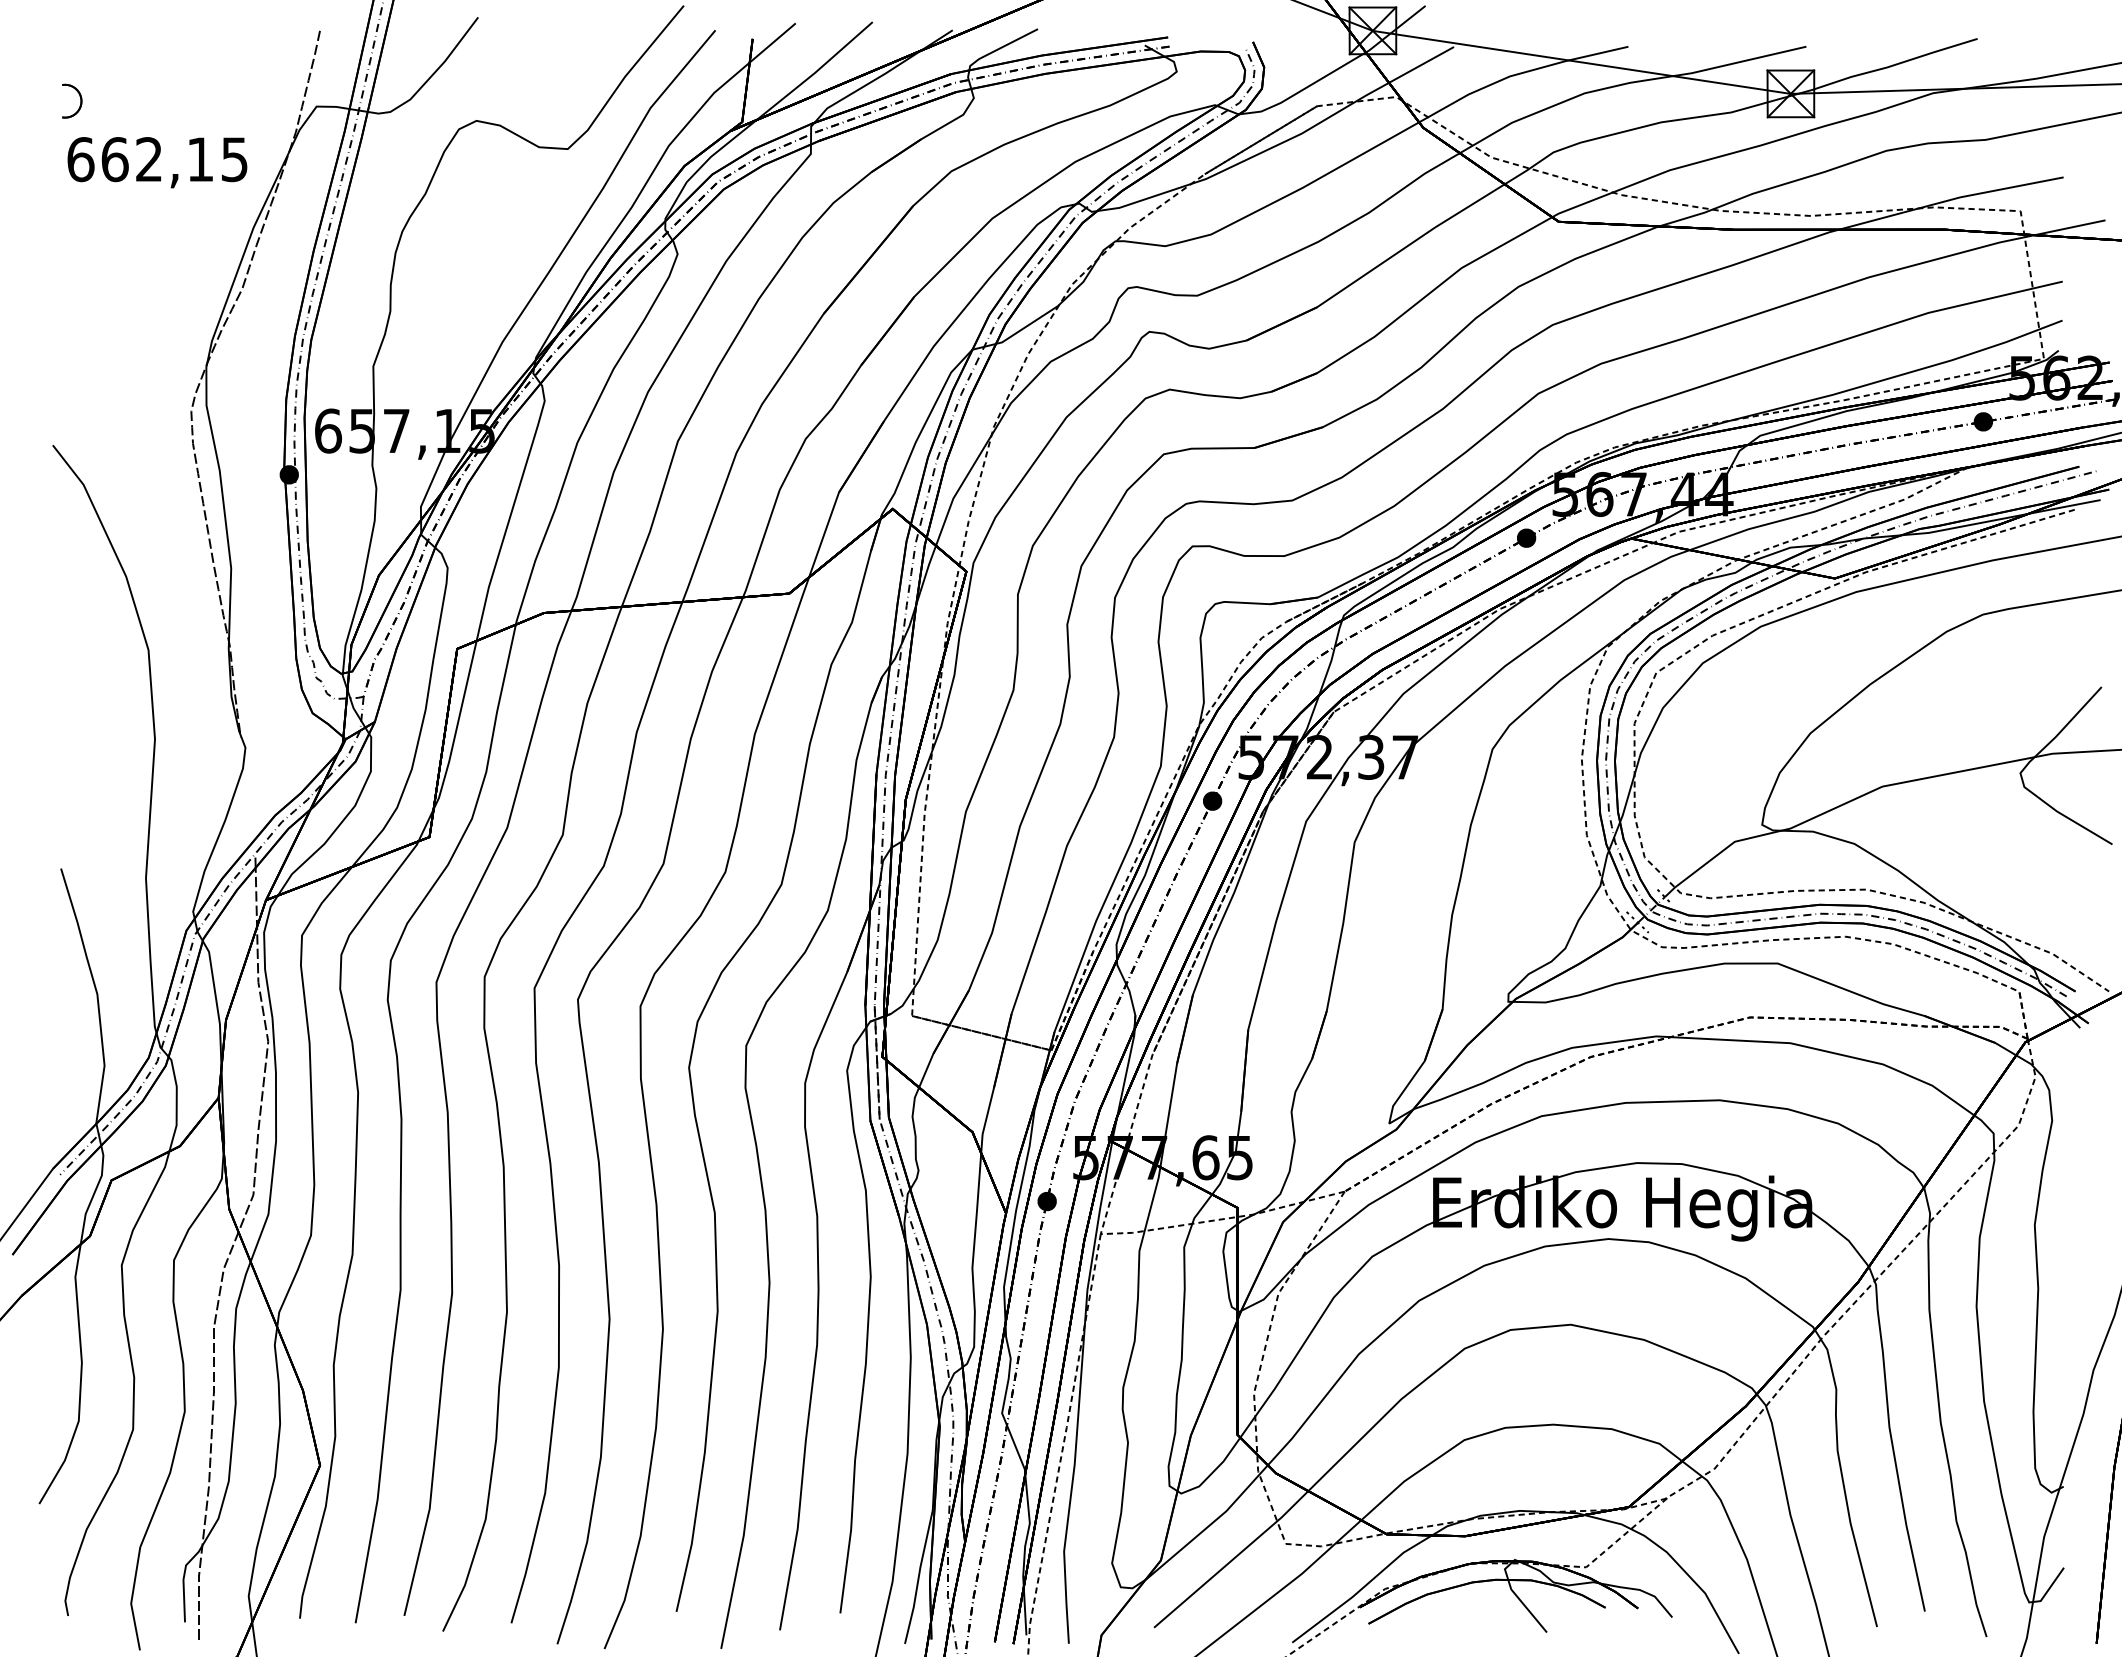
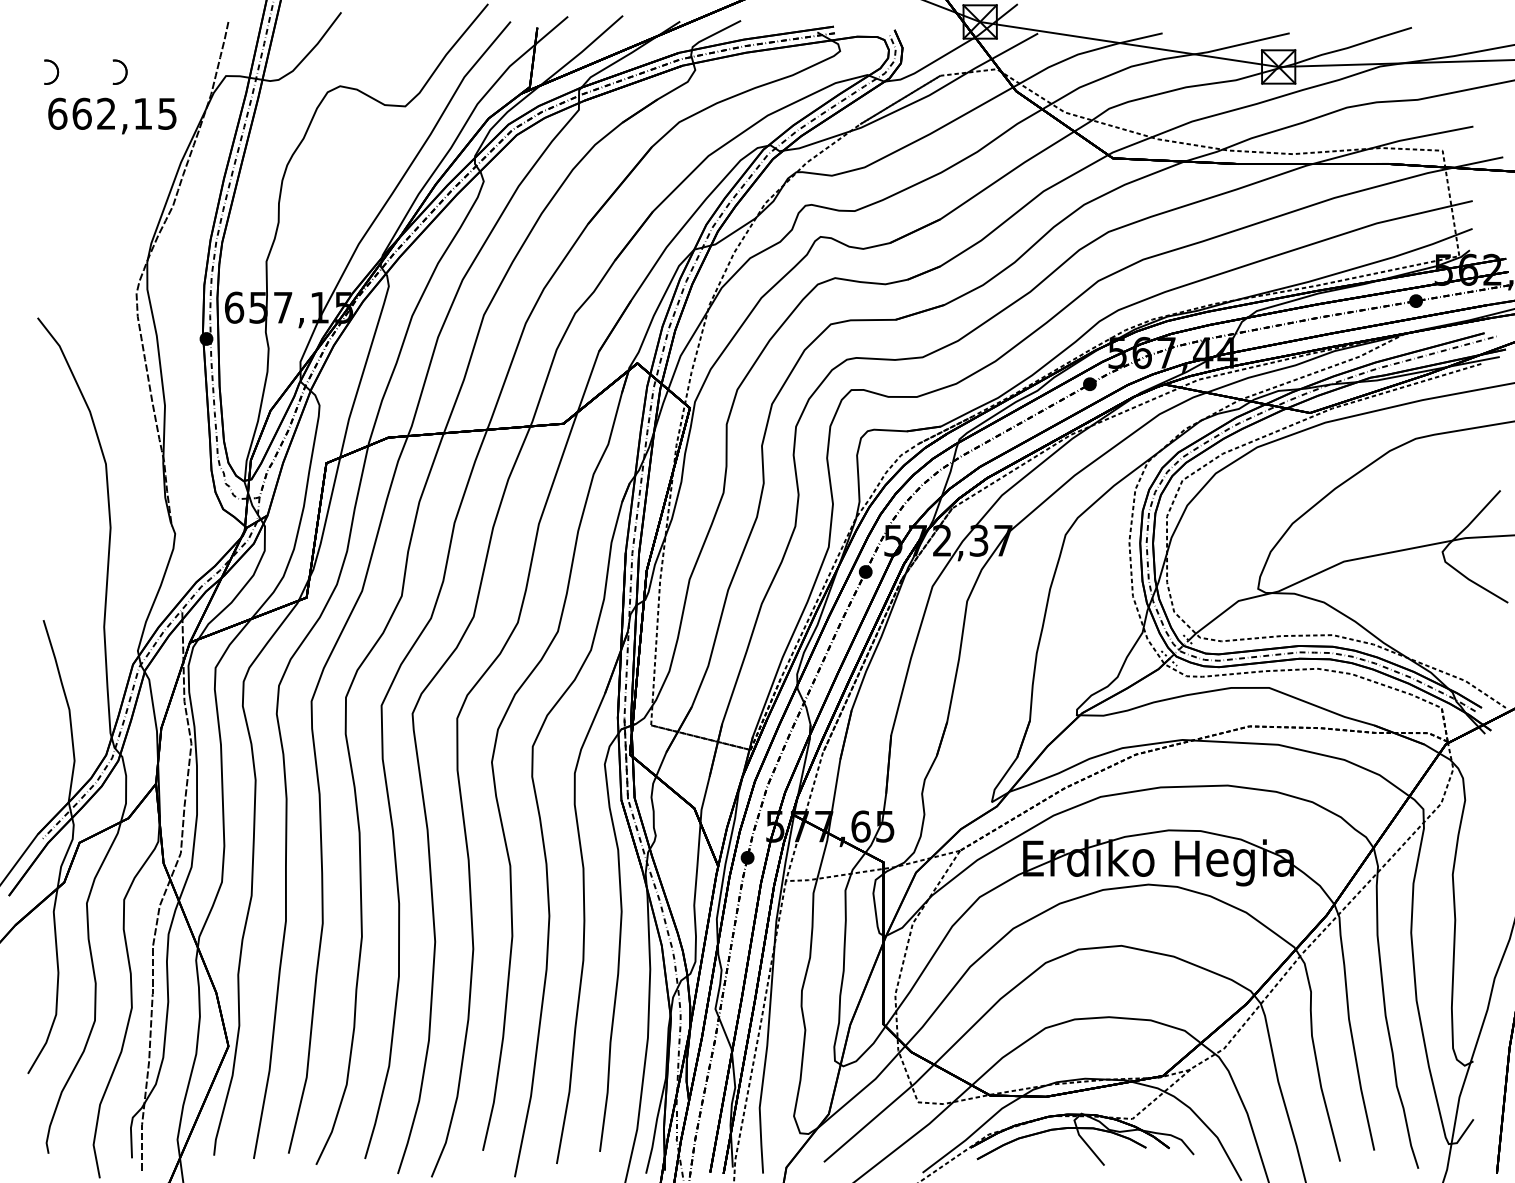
part: (176, 100) -> (125, 71), added

